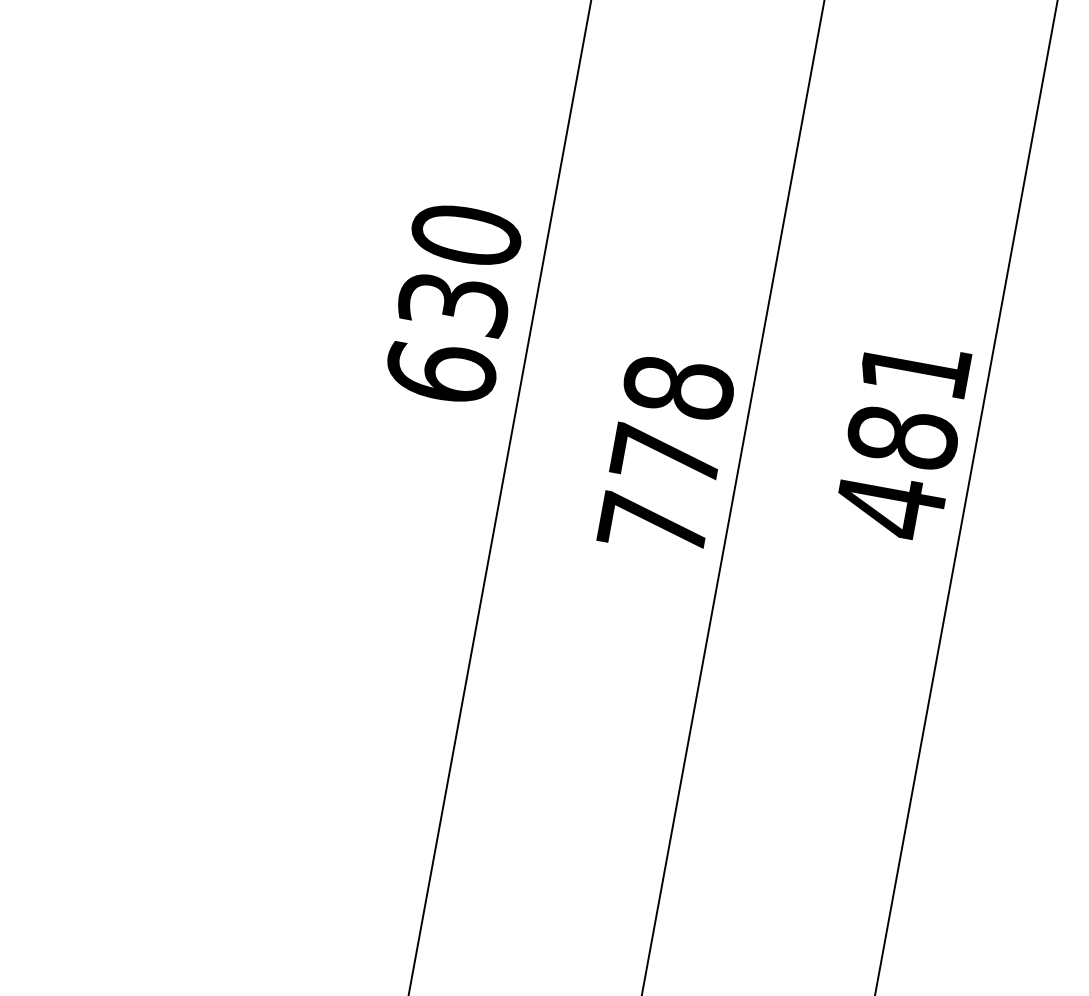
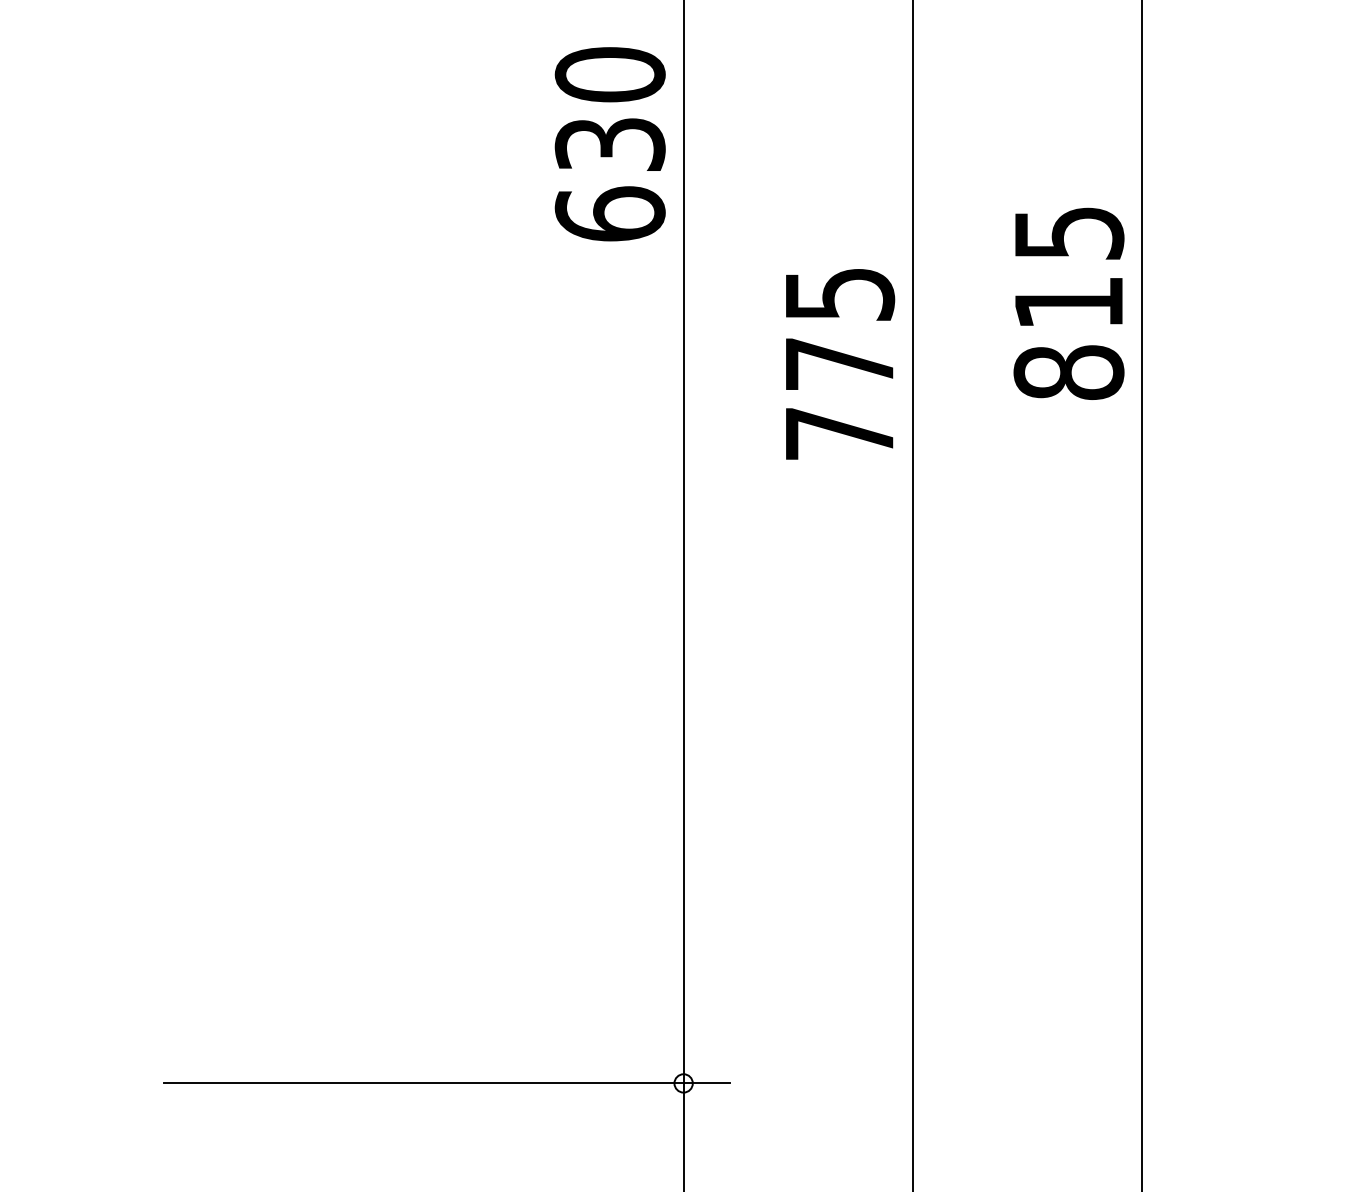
text: (453, 303) -> (609, 144), moved
text: (678, 387) -> (839, 294), 778 -> 775
text: (902, 438) -> (1068, 304), 481 -> 815

